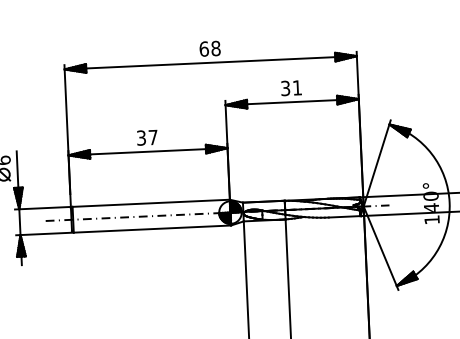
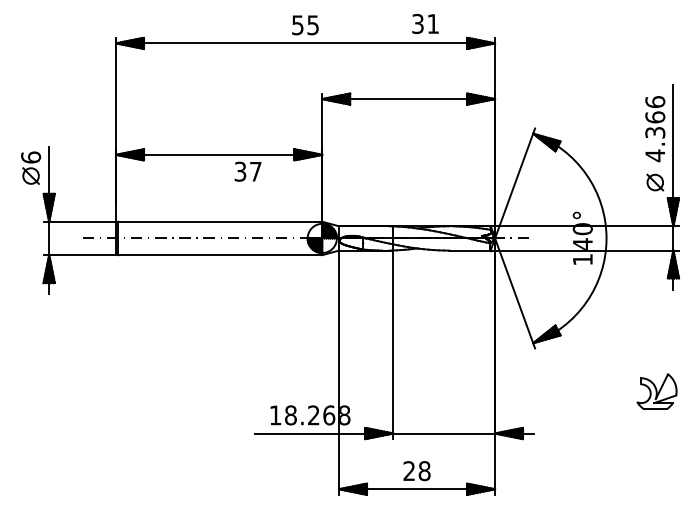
text: (210, 49) -> (305, 25), 68 -> 55
text: (291, 87) -> (425, 23), moved
text: (146, 137) -> (247, 171), moved

